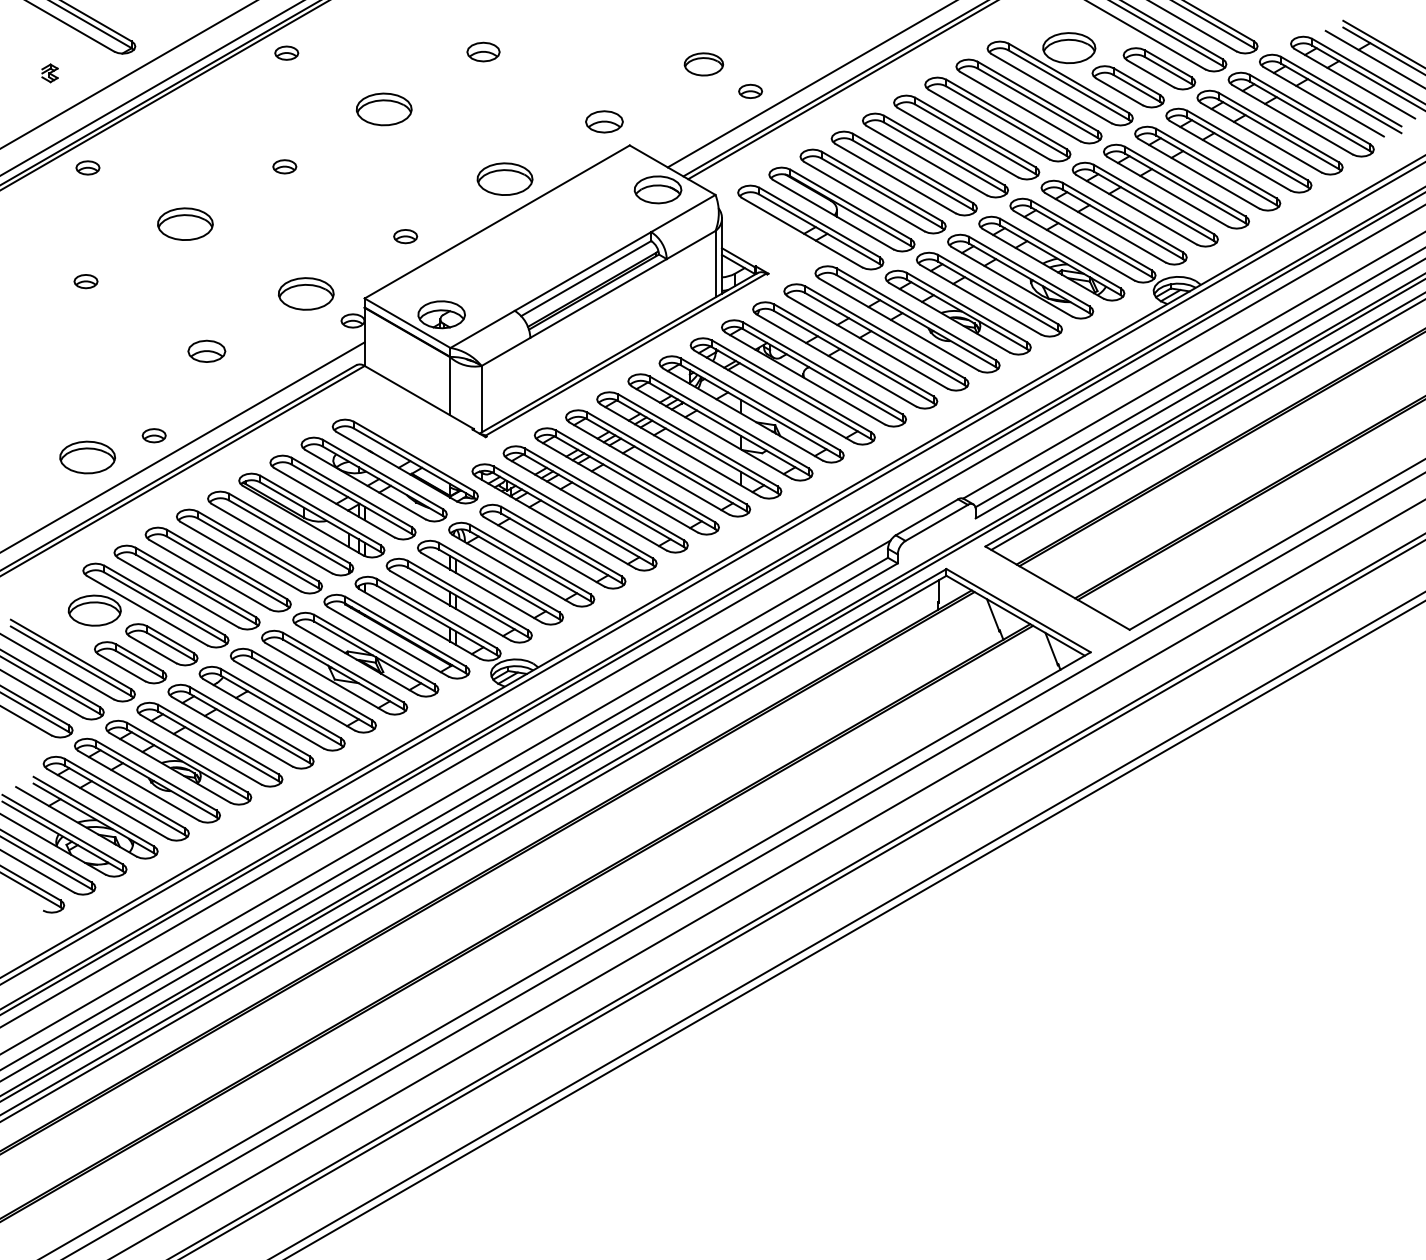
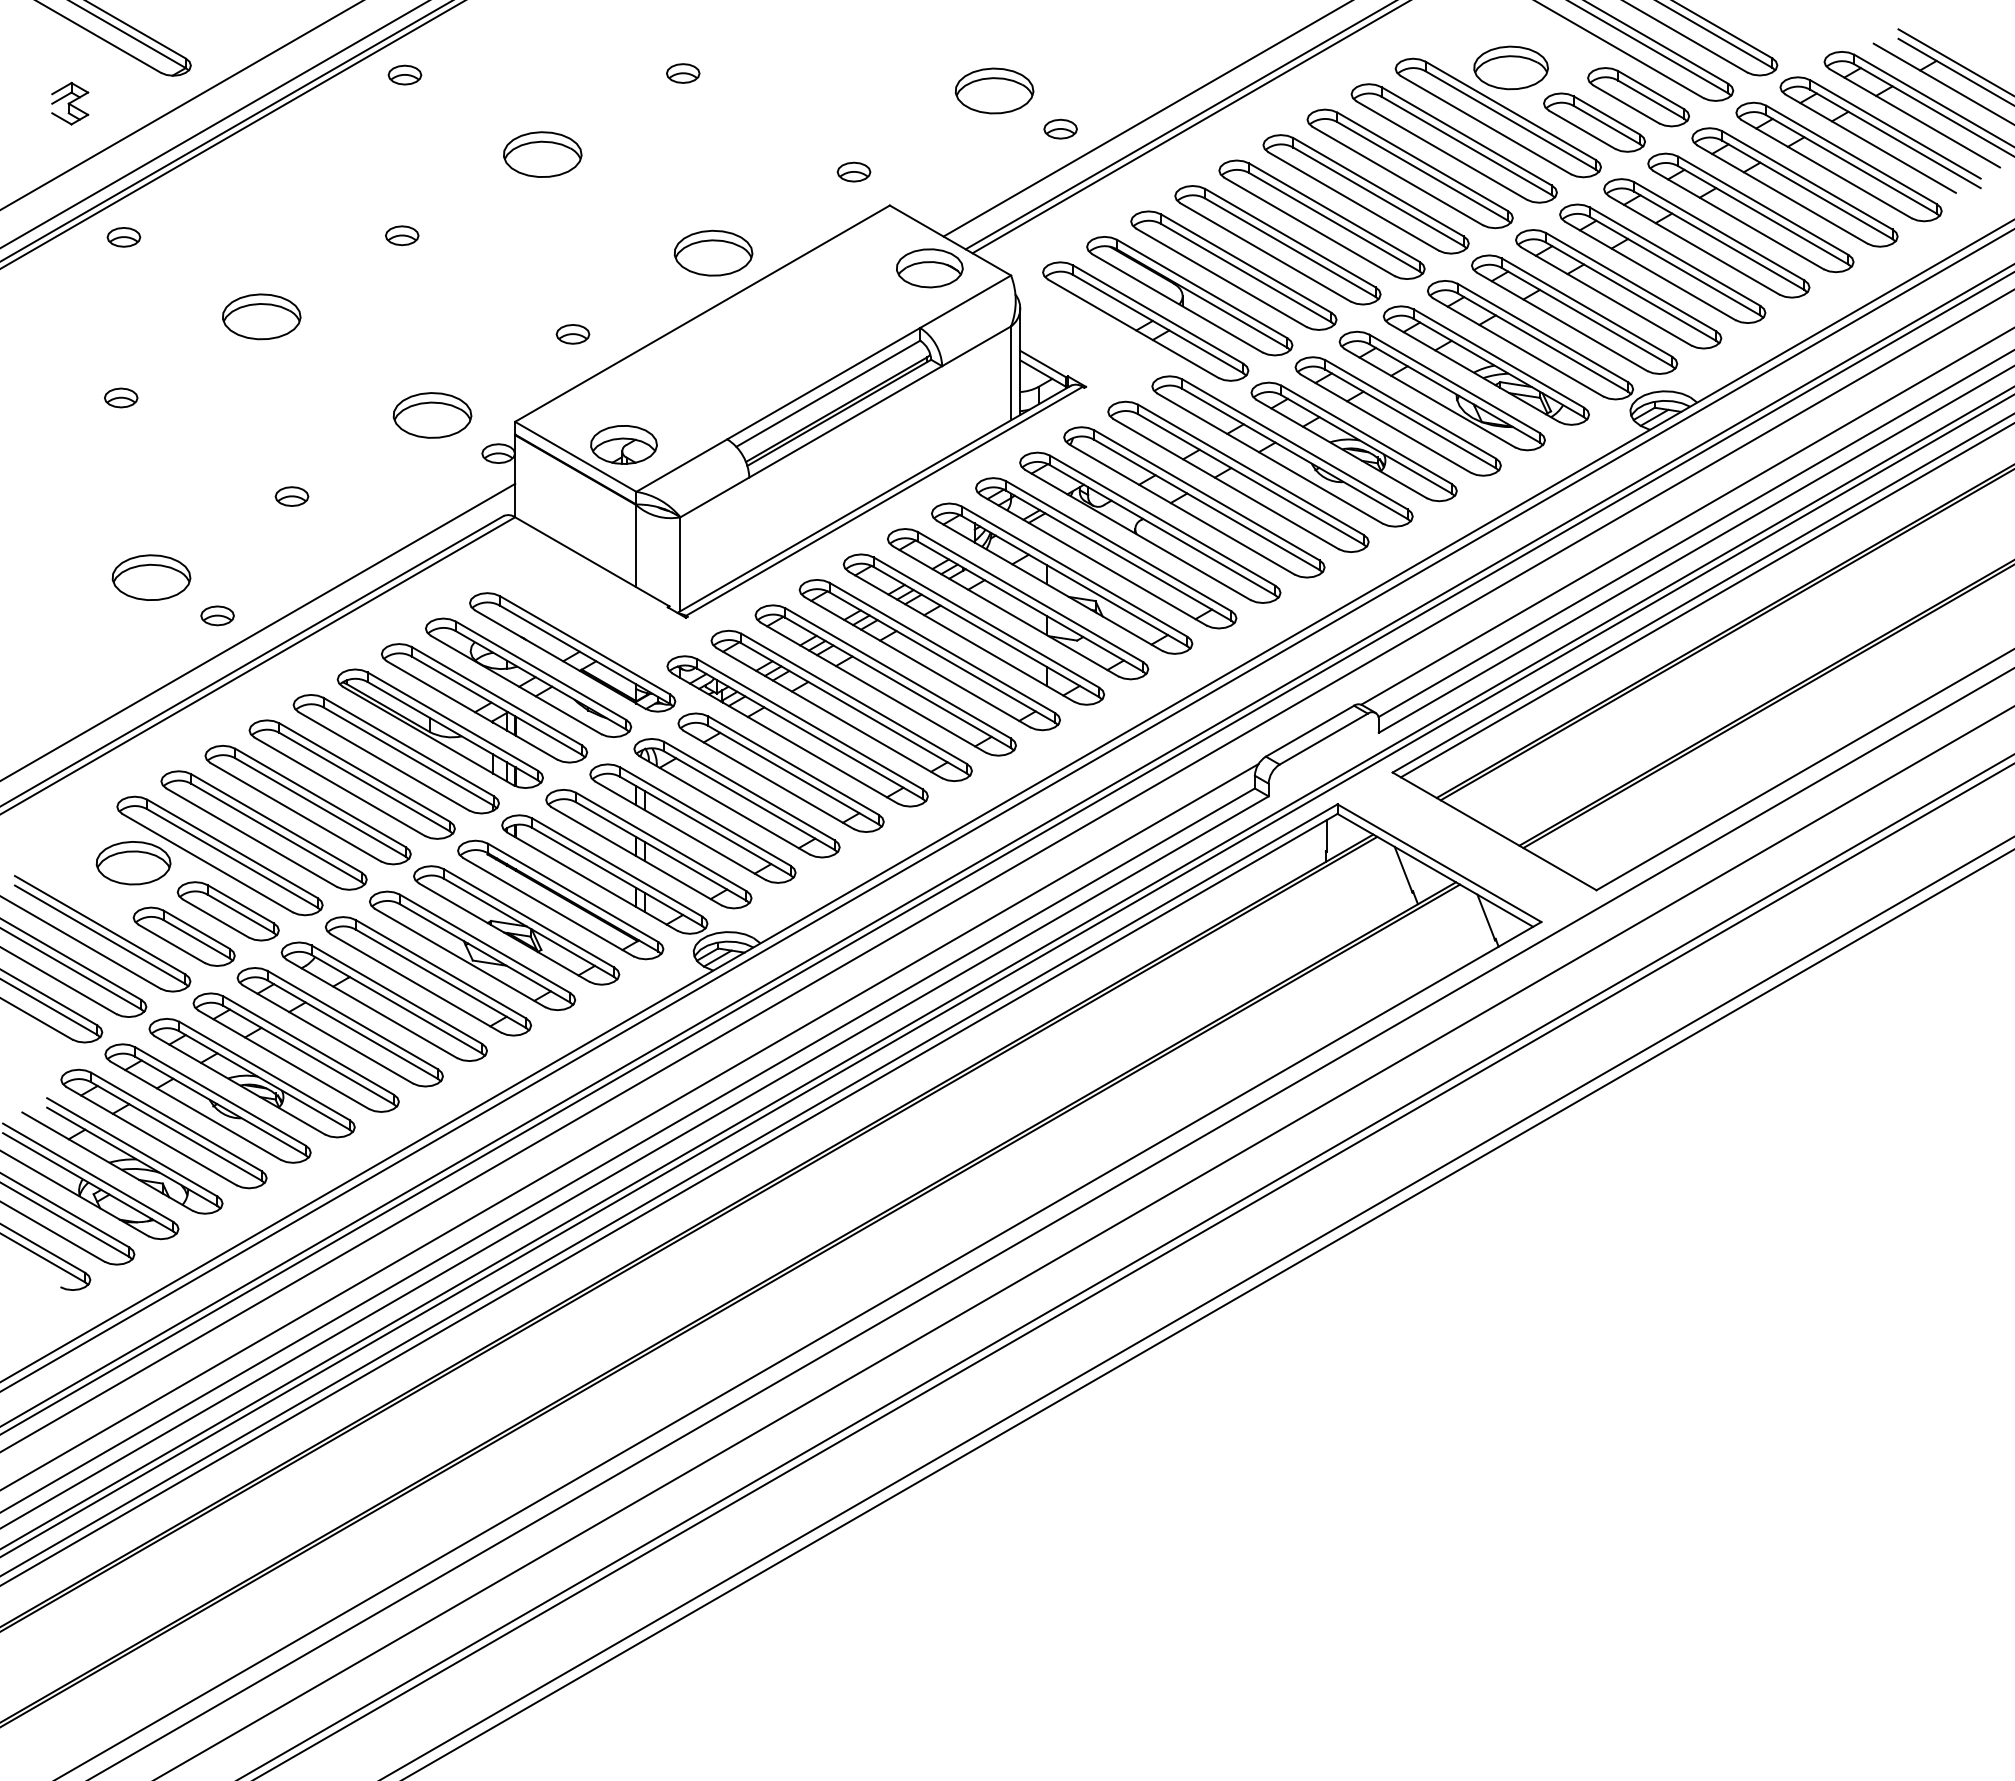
part: (483, 52) -> (683, 73), size x0.71
part: (703, 64) -> (994, 90), size x1.43
part: (50, 73) -> (70, 103), size x1.67
part: (604, 121) -> (853, 171), size x0.62
part: (206, 351) -> (291, 496), size x0.62
part: (87, 457) -> (151, 577), moved

